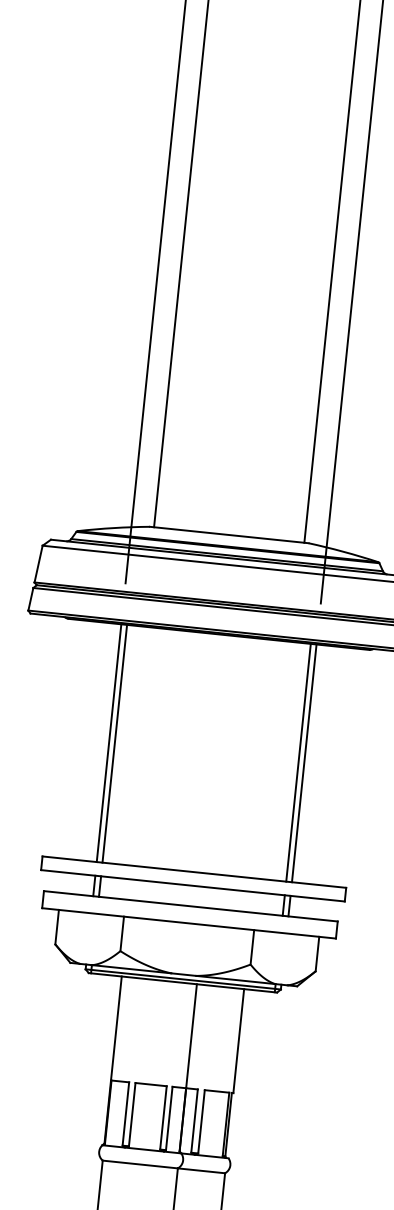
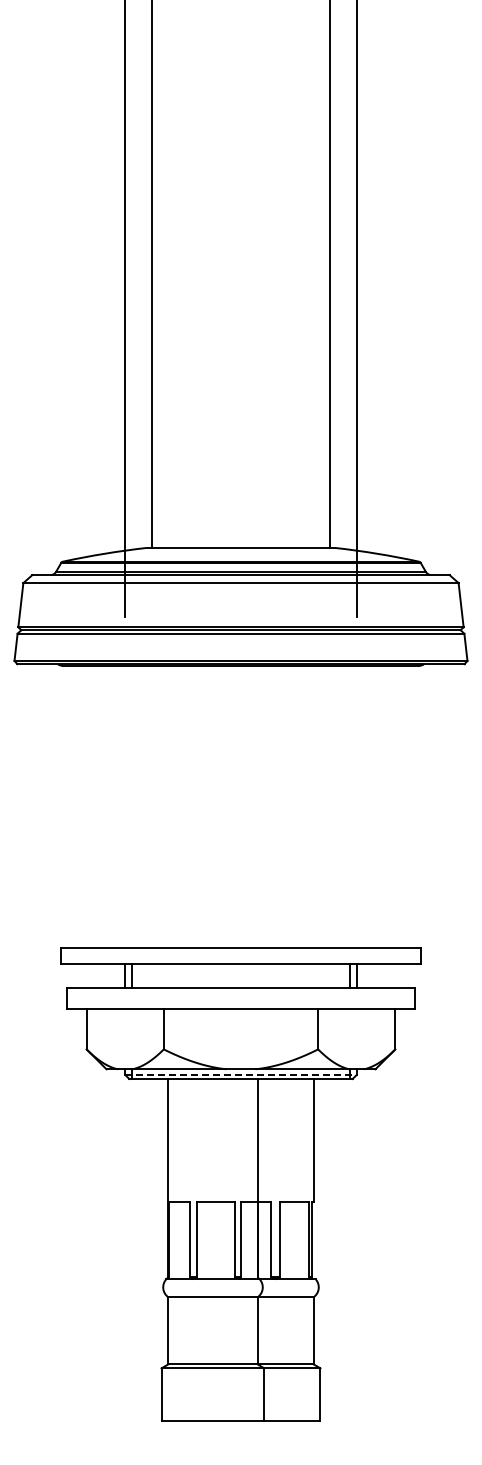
line: (109, 742) -> (125, 806), removed
line: (115, 743) -> (132, 806), removed
line: (298, 762) -> (349, 806), removed
line: (304, 763) -> (356, 806), removed
line: (183, 979) -> (241, 1074), solid -> dashed

